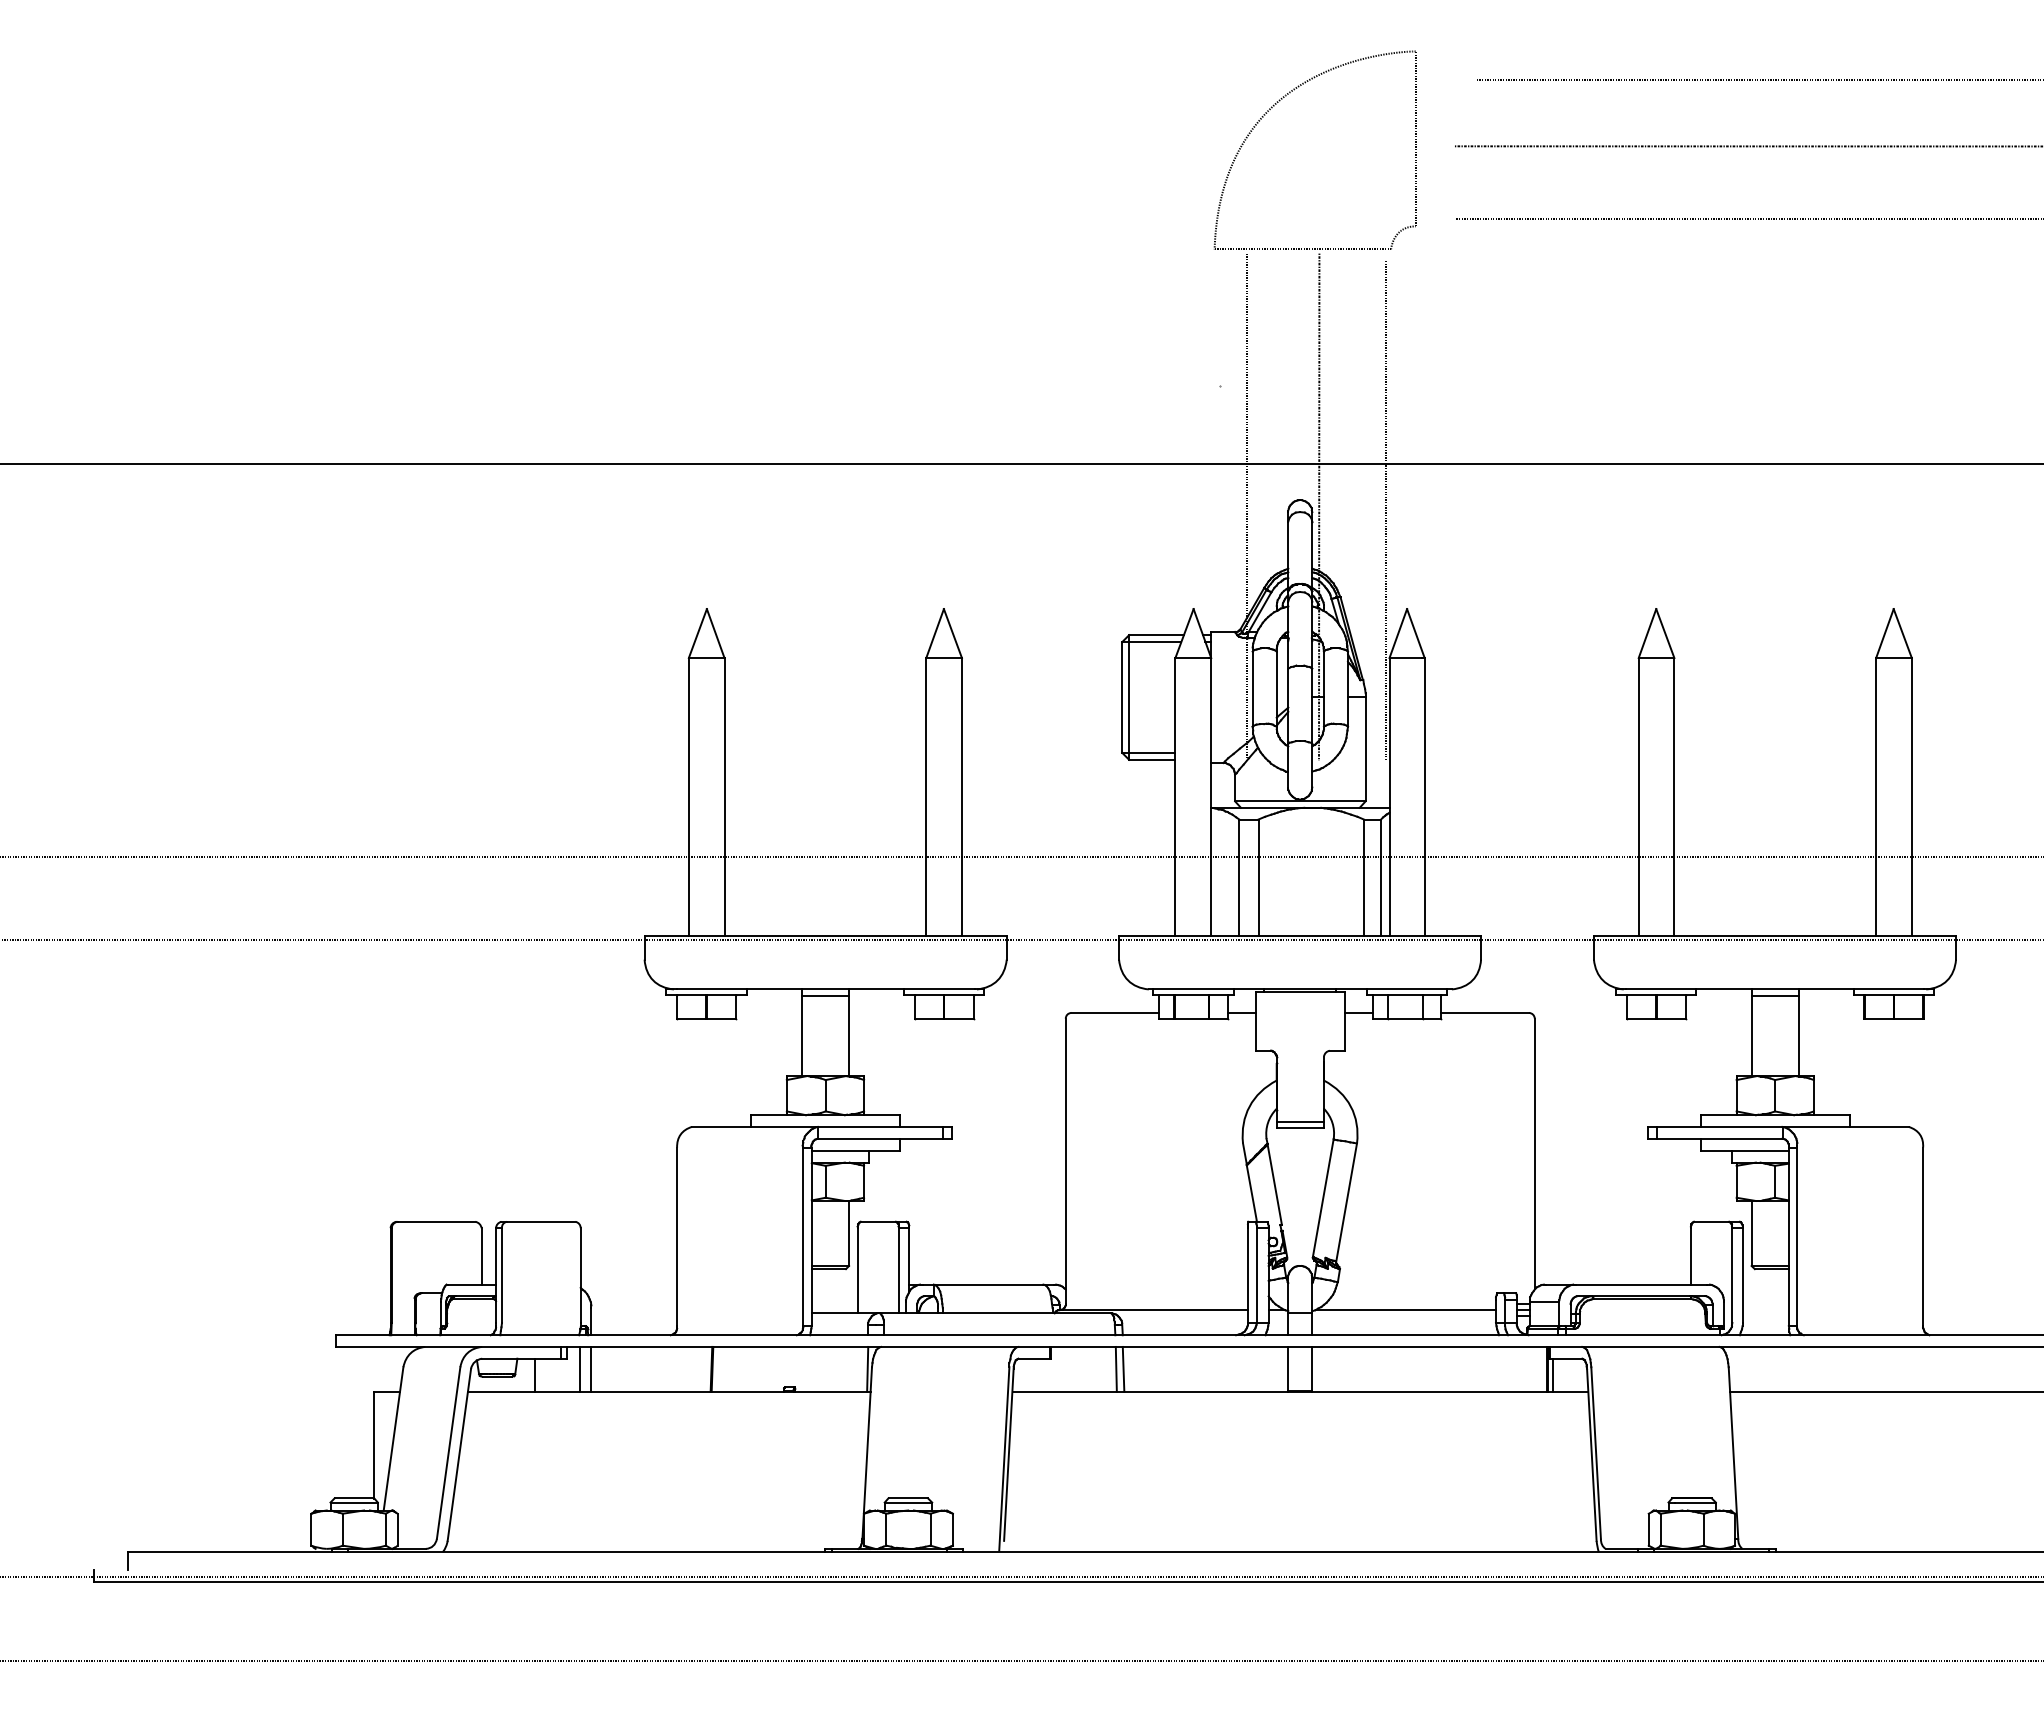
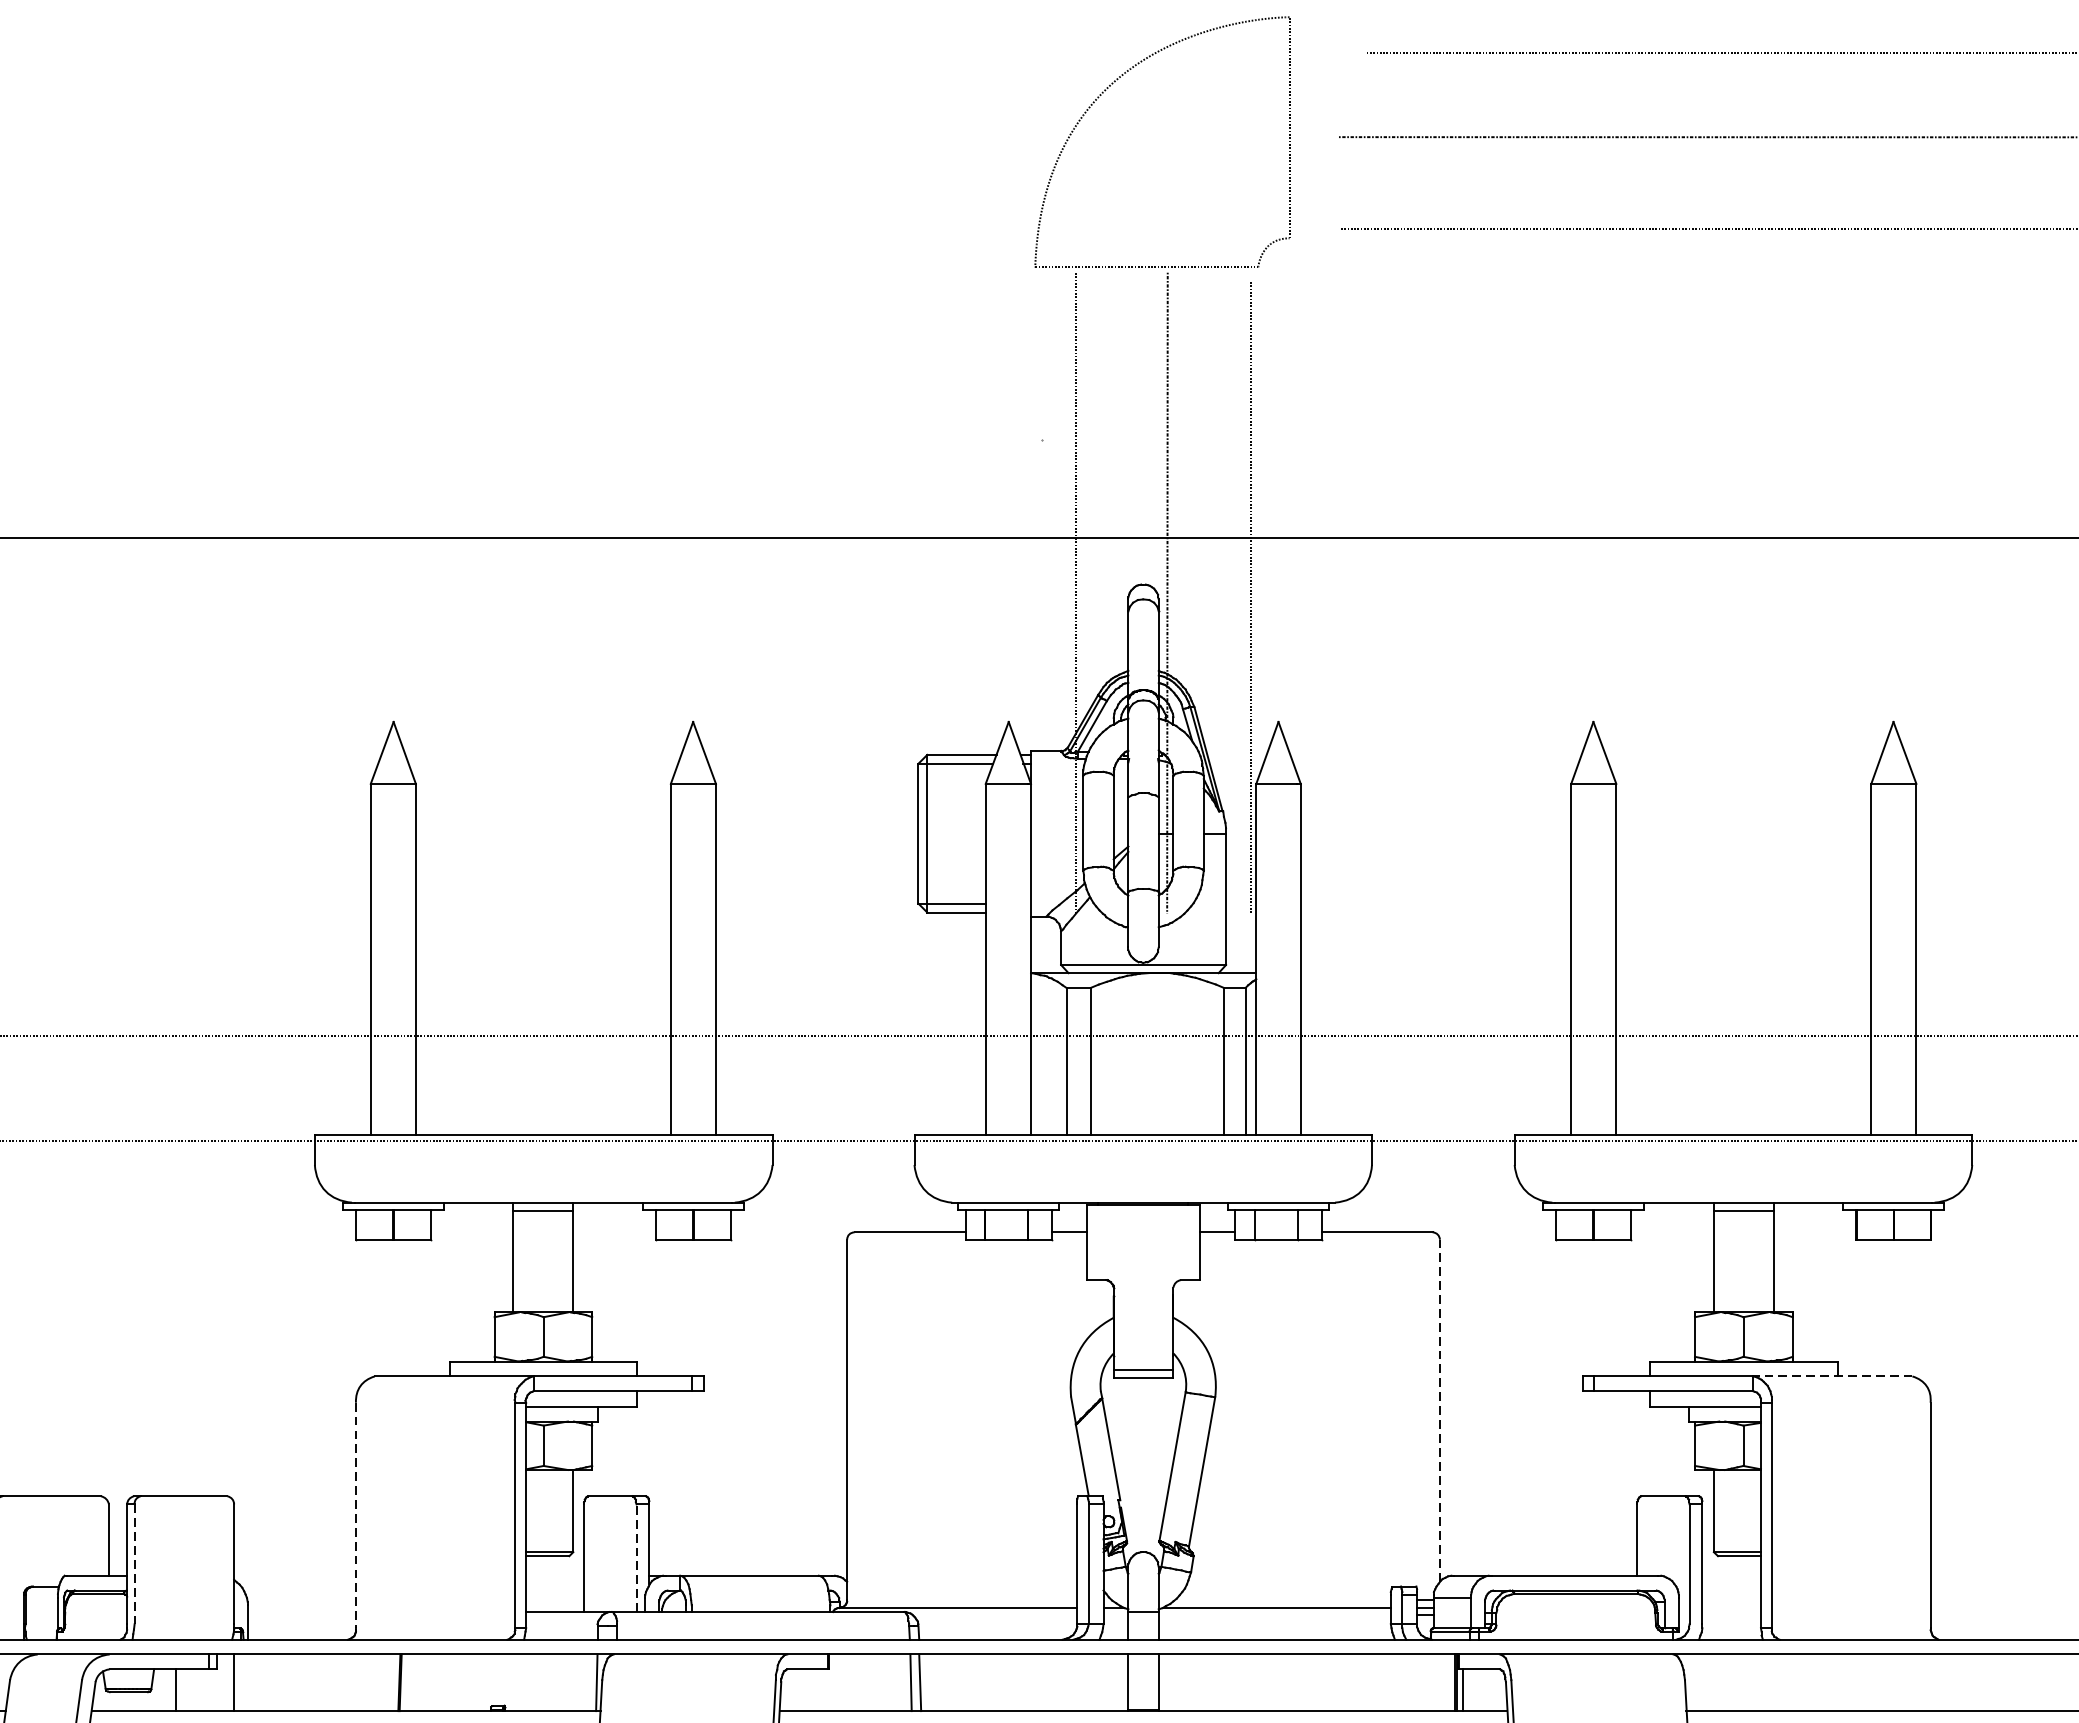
line: (1845, 1126) -> (1832, 1375), solid -> dashed
line: (1534, 1153) -> (1439, 1410), solid -> dashed
line: (677, 1237) -> (356, 1516), solid -> dashed
line: (899, 1270) -> (637, 1557), solid -> dashed
line: (501, 1276) -> (134, 1565), solid -> dashed
line: (591, 1368) -> (247, 1681), removed

